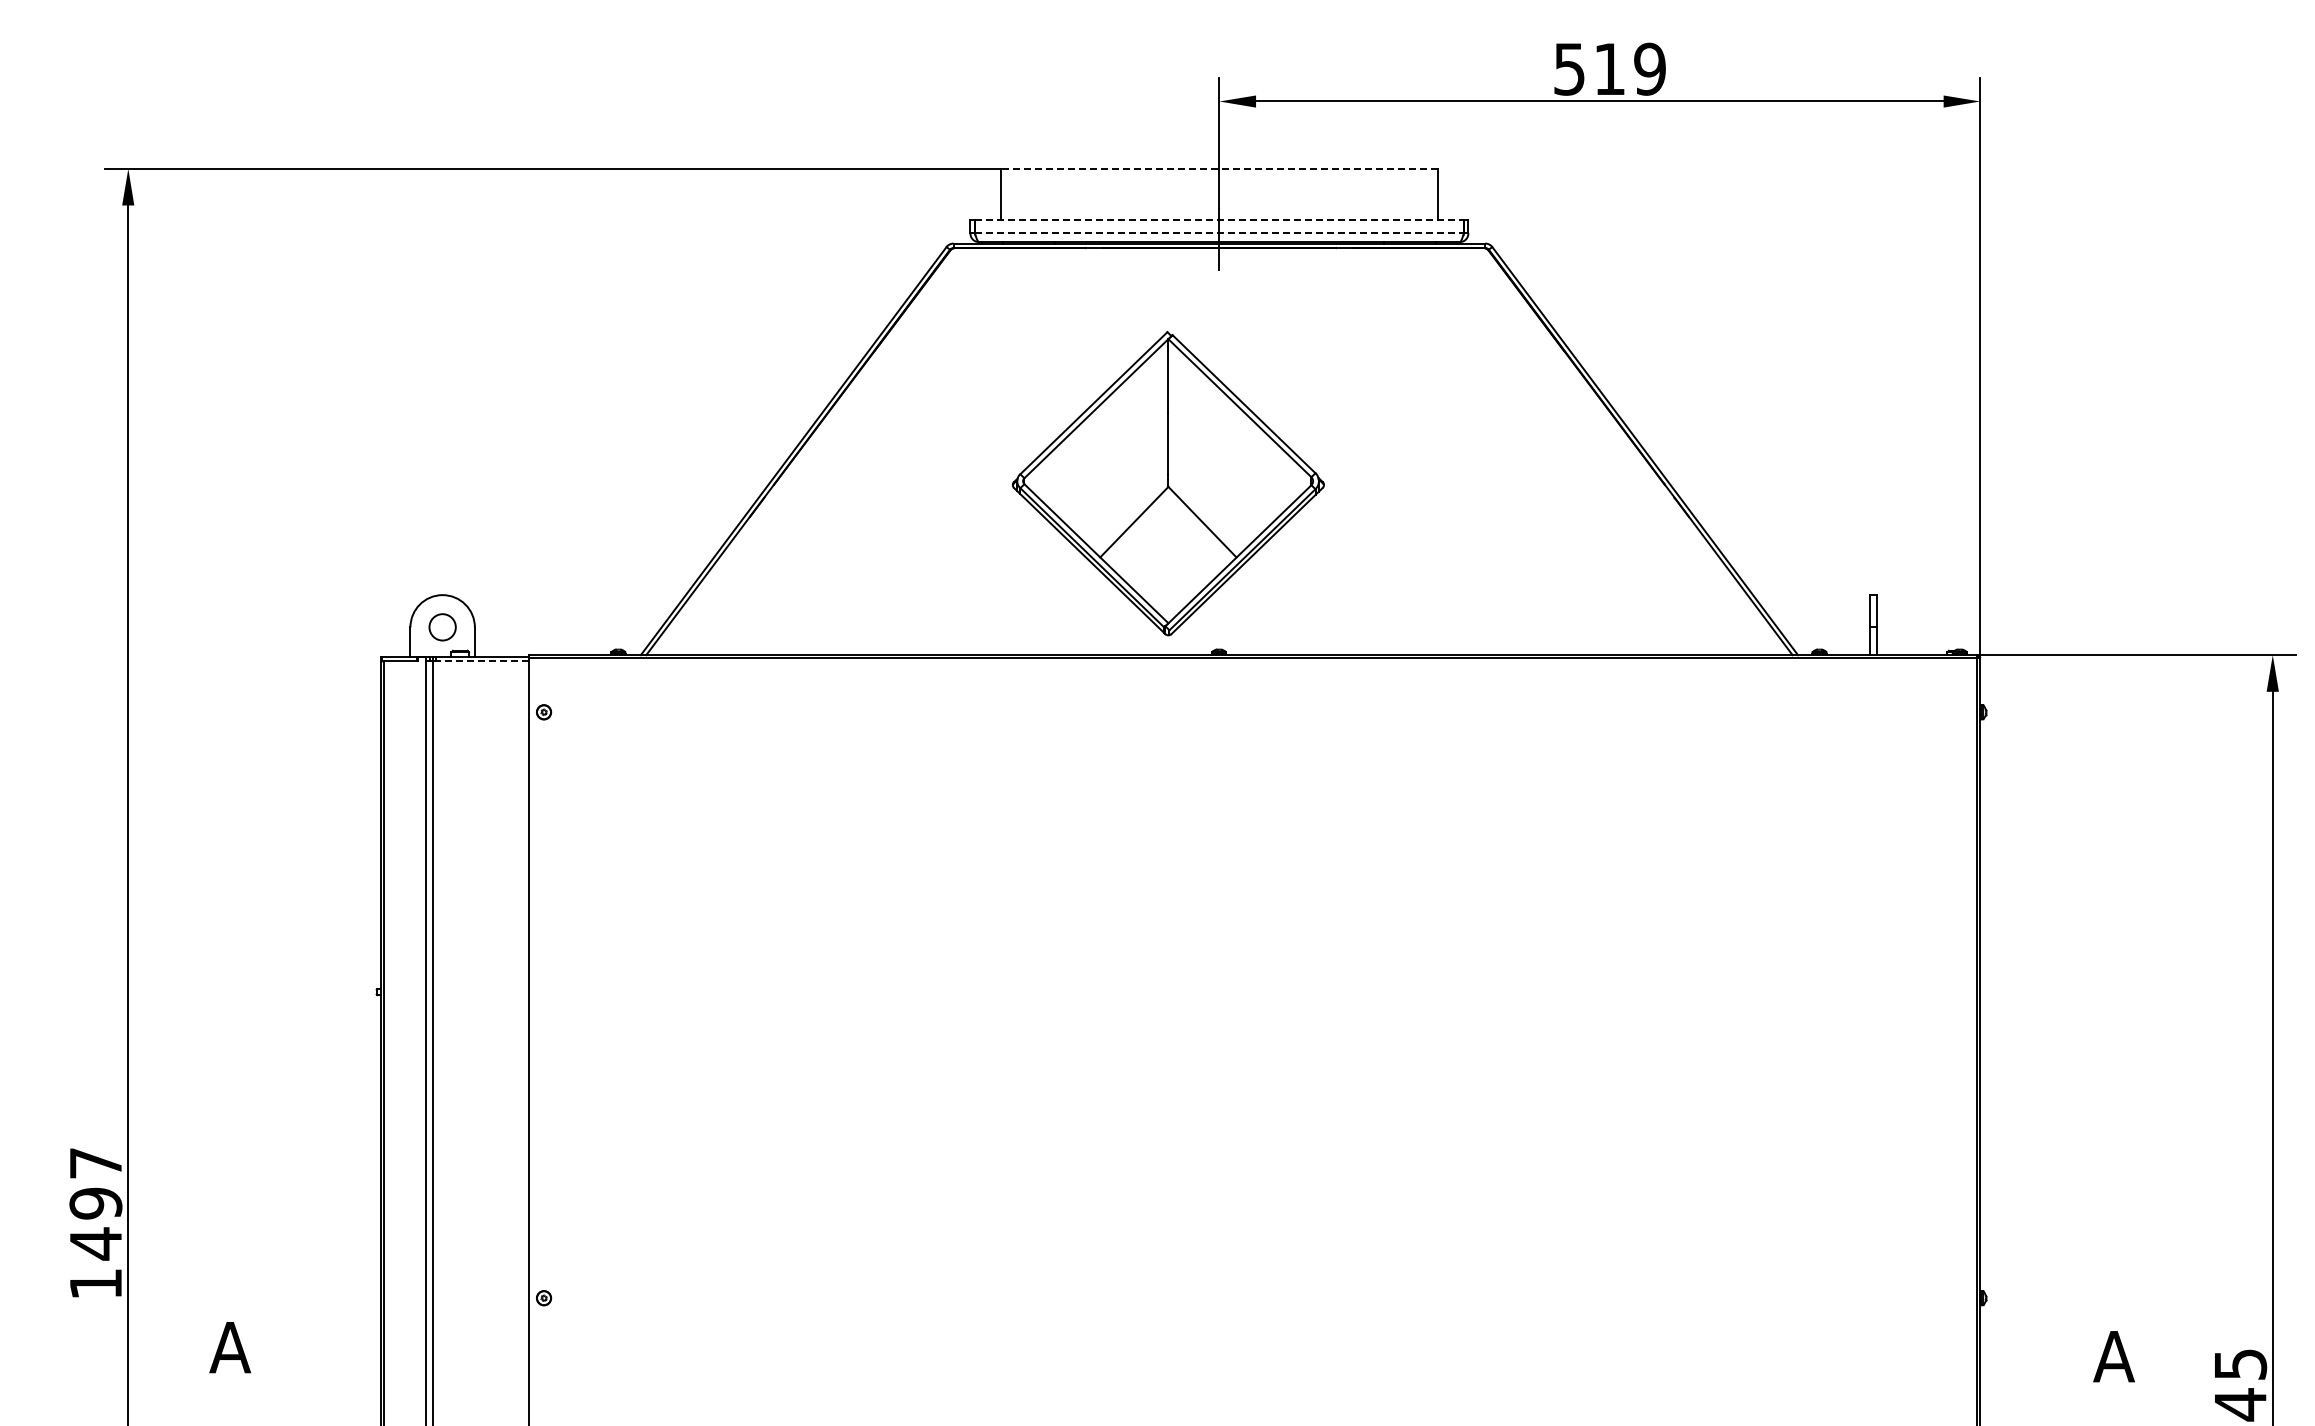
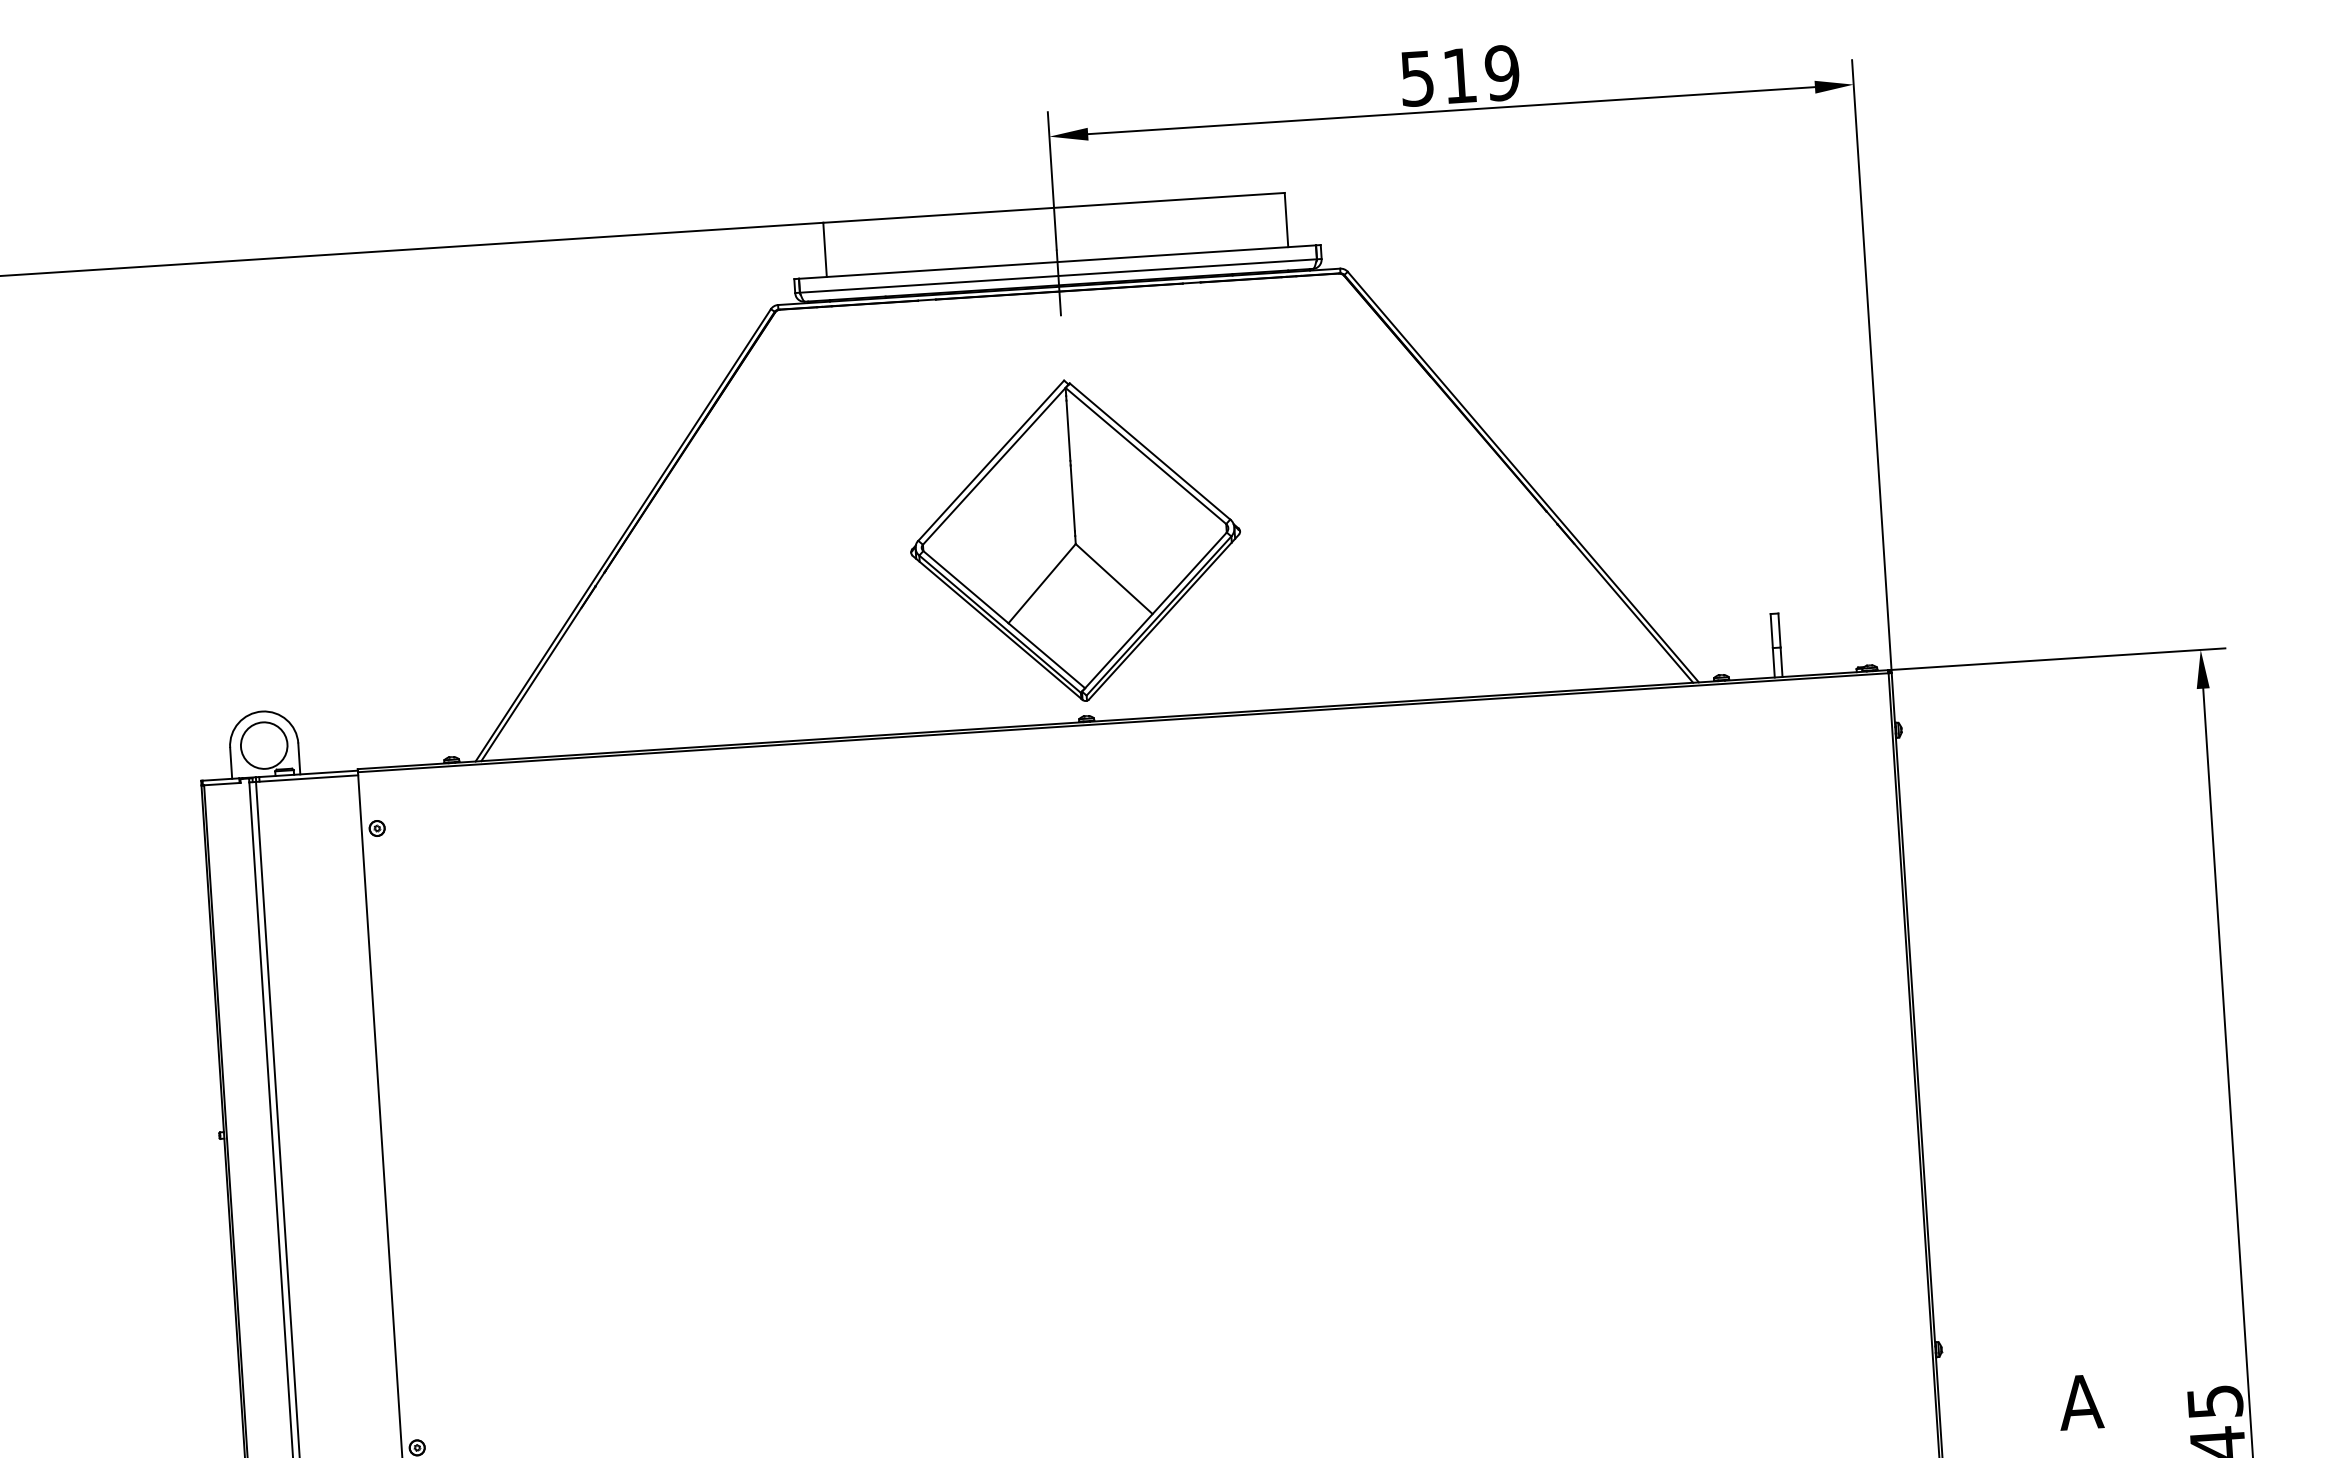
line: (1218, 168) -> (1053, 207), dashed -> solid
line: (1219, 220) -> (1057, 262), dashed -> solid
line: (1219, 233) -> (1058, 276), dashed -> solid
part: (1168, 483) -> (1075, 540), moved
circle: (442, 627) -> (264, 745), size x1.67
line: (480, 661) -> (306, 779), dashed -> solid

